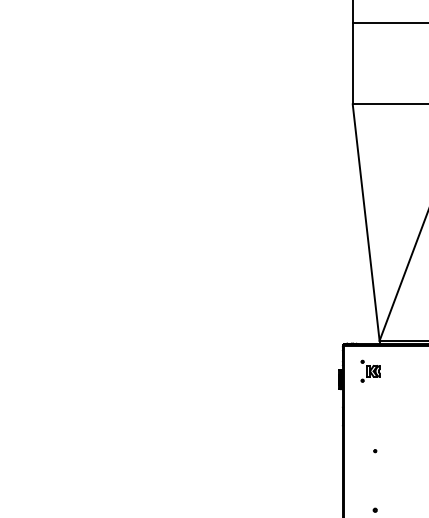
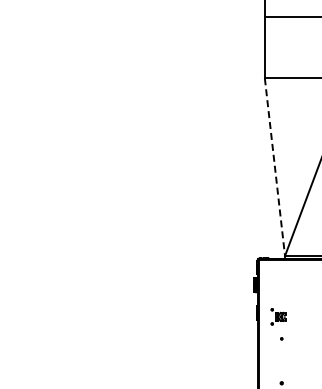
line: (366, 223) -> (275, 167), solid -> dashed
part: (370, 370) -> (278, 316), moved

